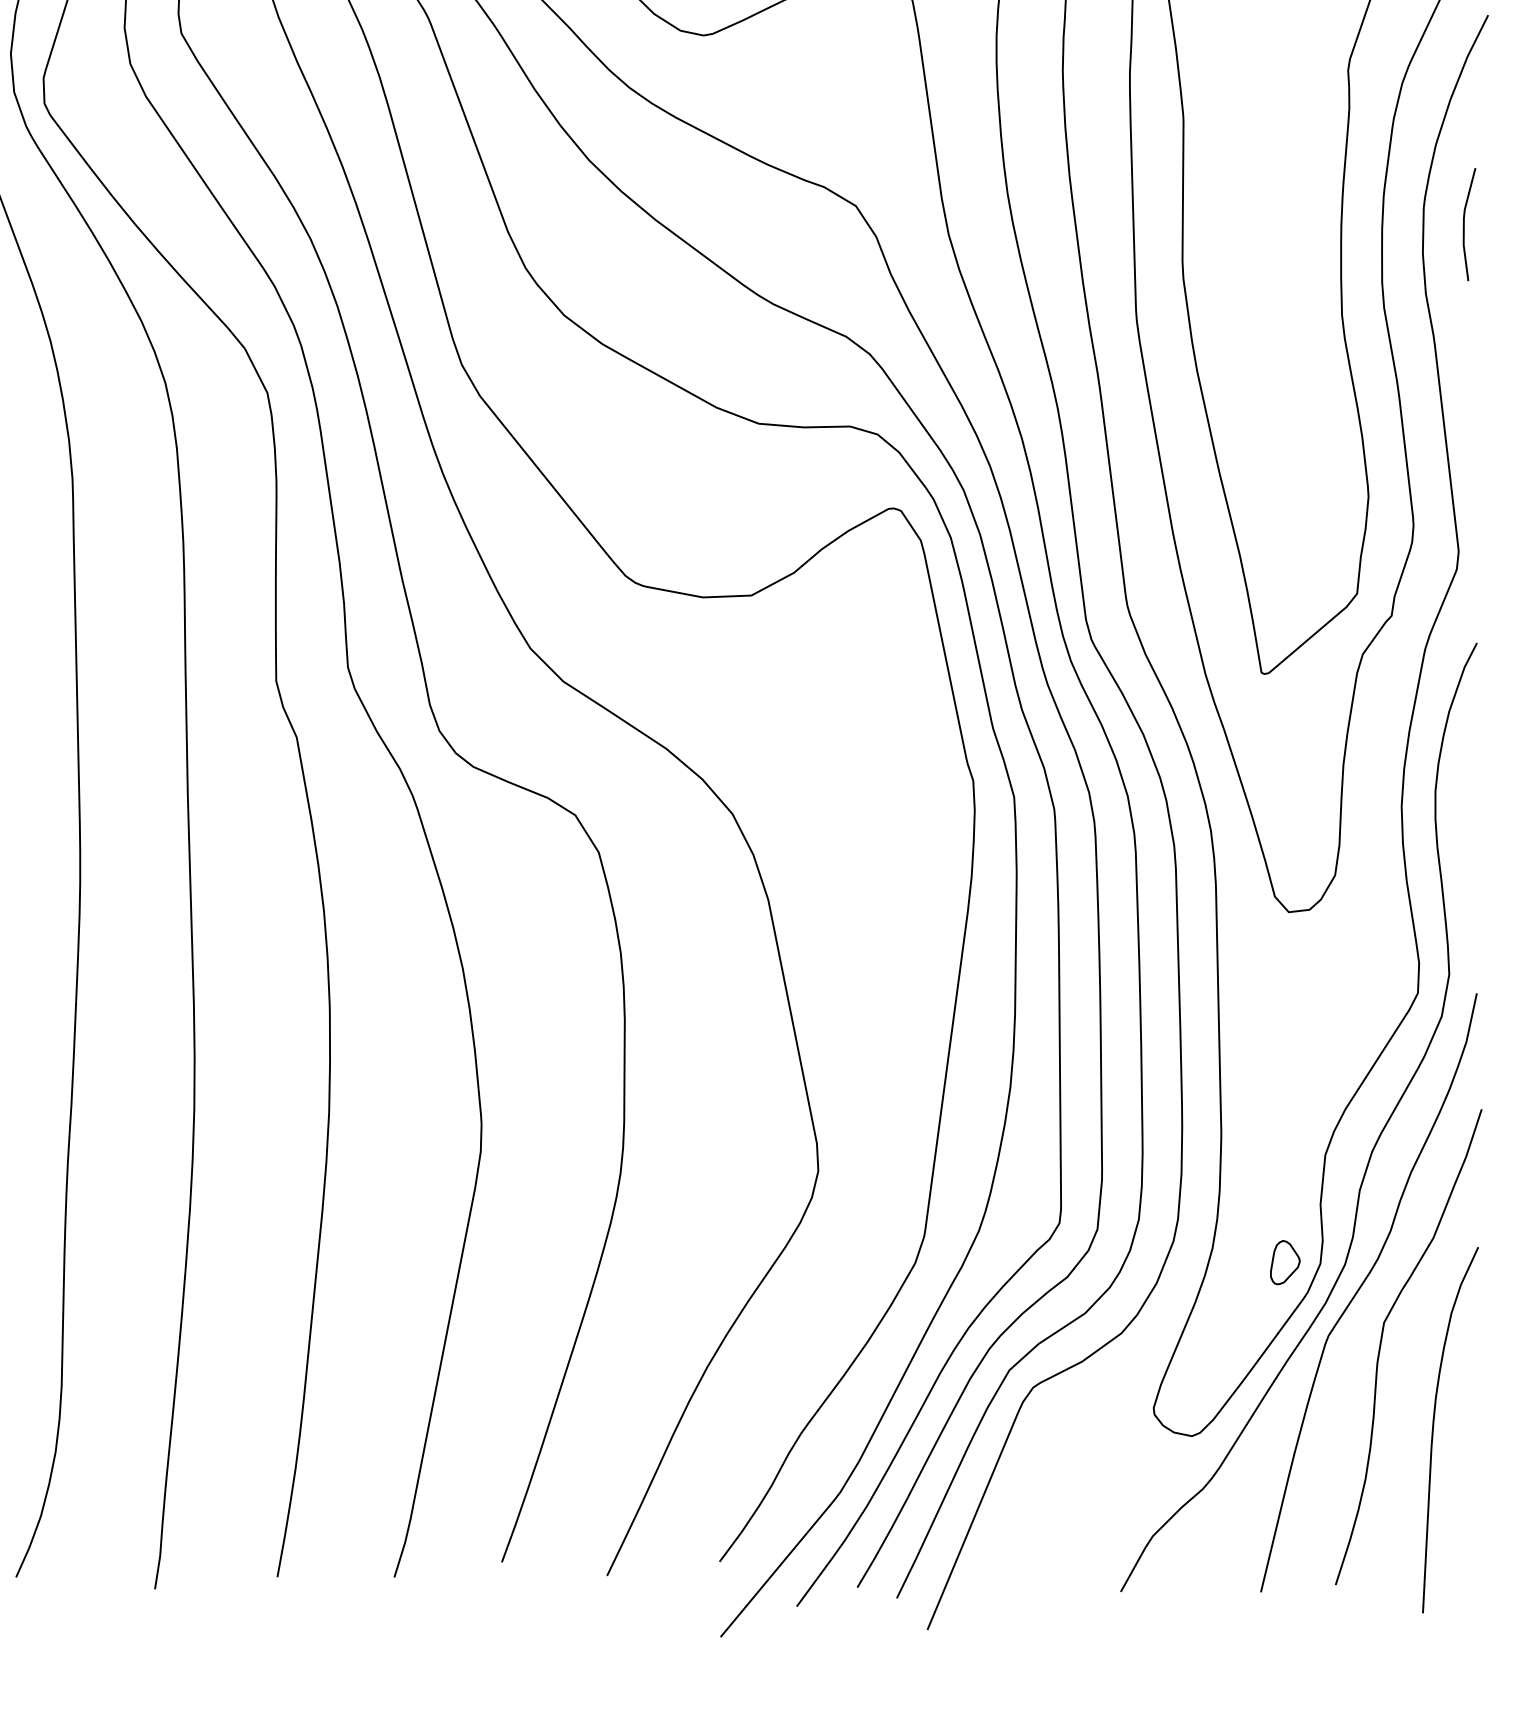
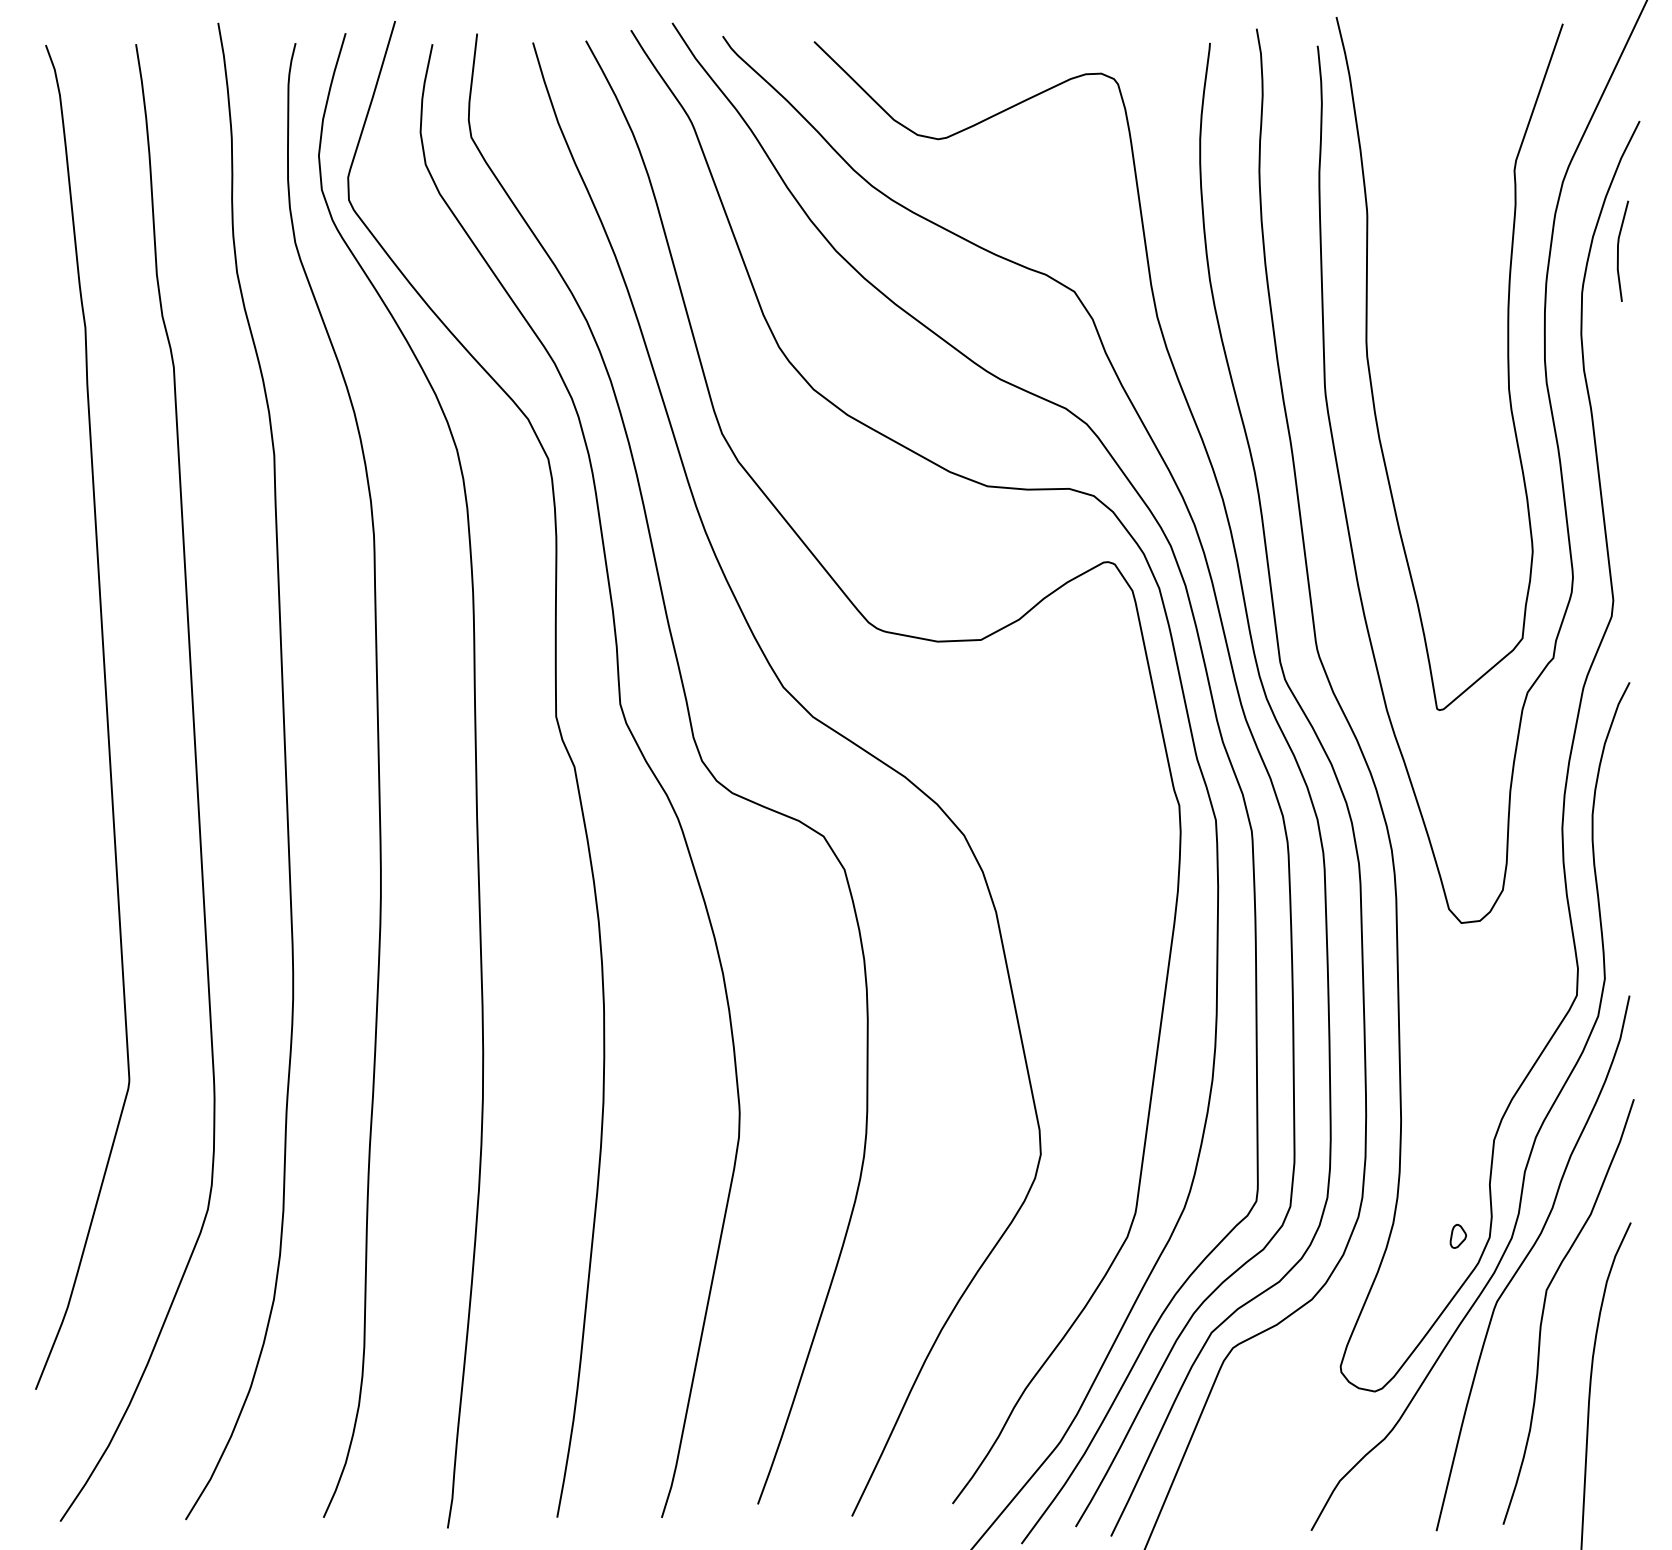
line: (1464, 223) -> (1618, 250), moved
part: (1285, 1262) -> (1458, 1236), size x0.6

